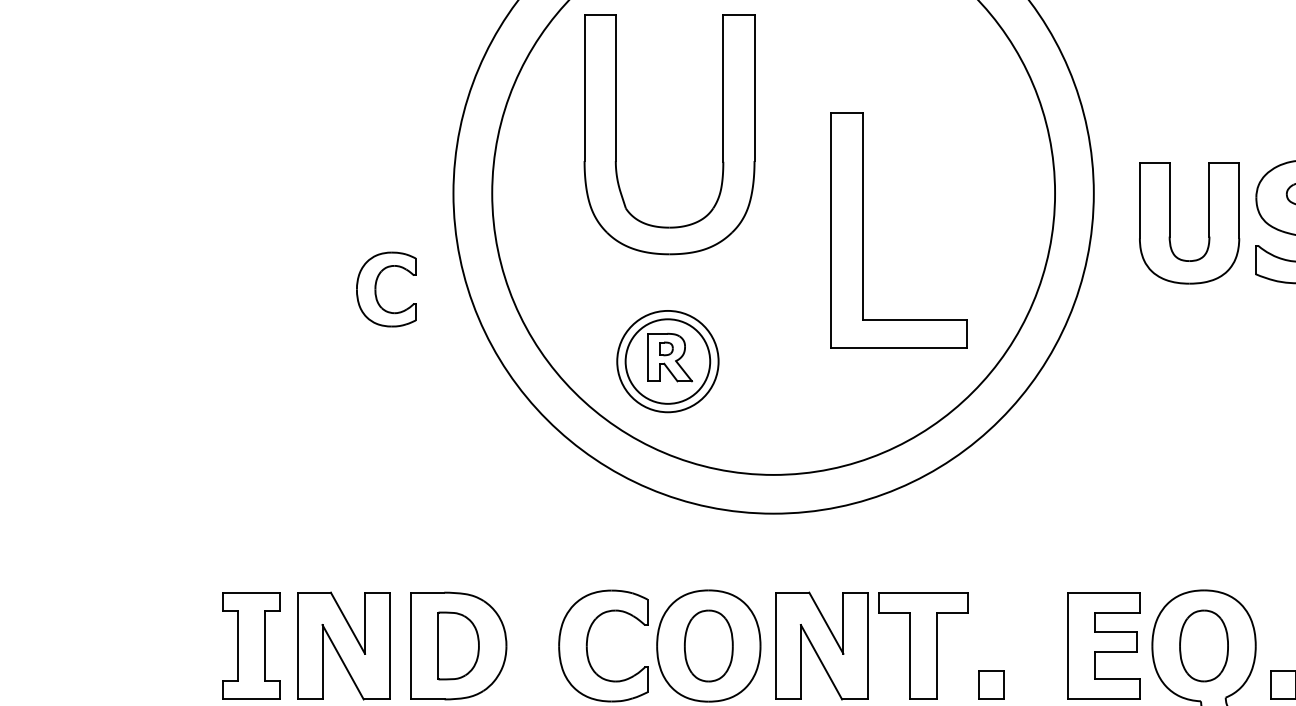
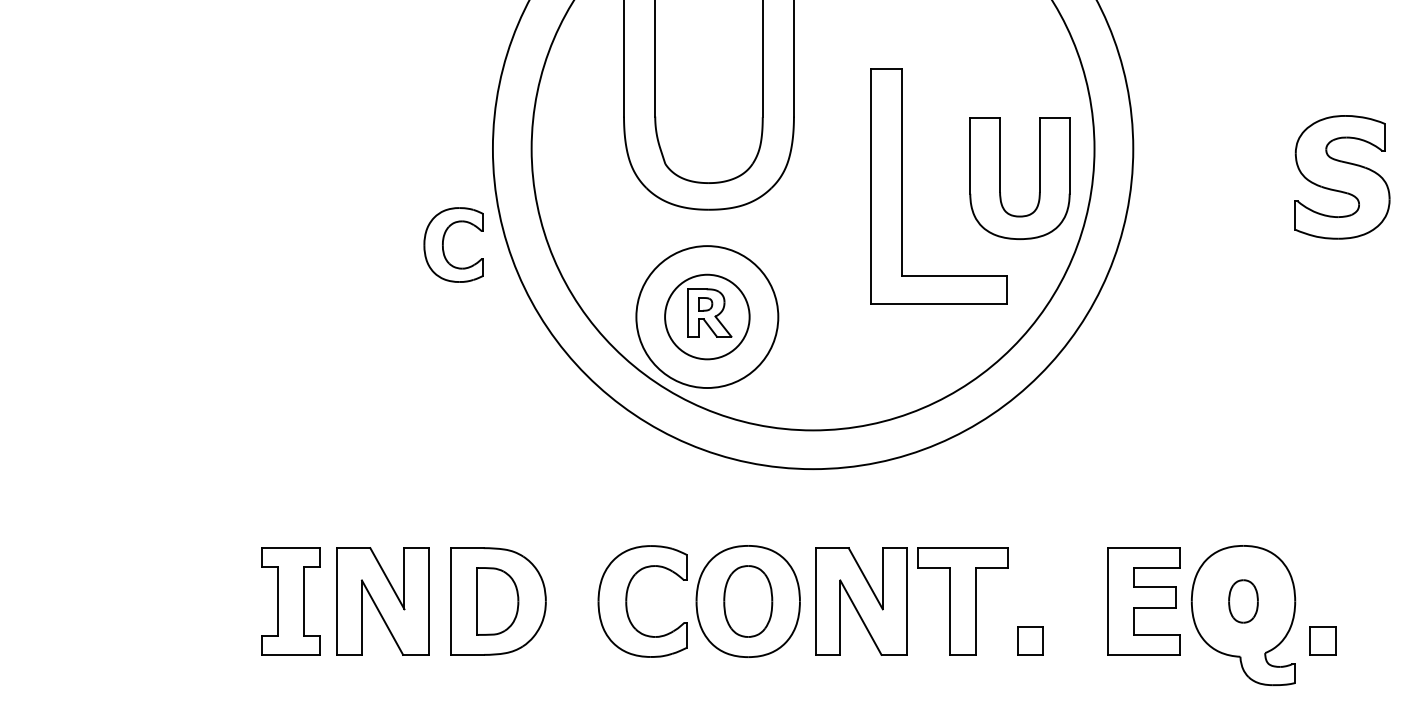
part: (1170, 223) -> (1000, 178), moved
part: (376, 289) -> (443, 244), moved
circle: (668, 361) -> (707, 316), size x1.4
part: (1204, 646) -> (1243, 601), size x0.6

